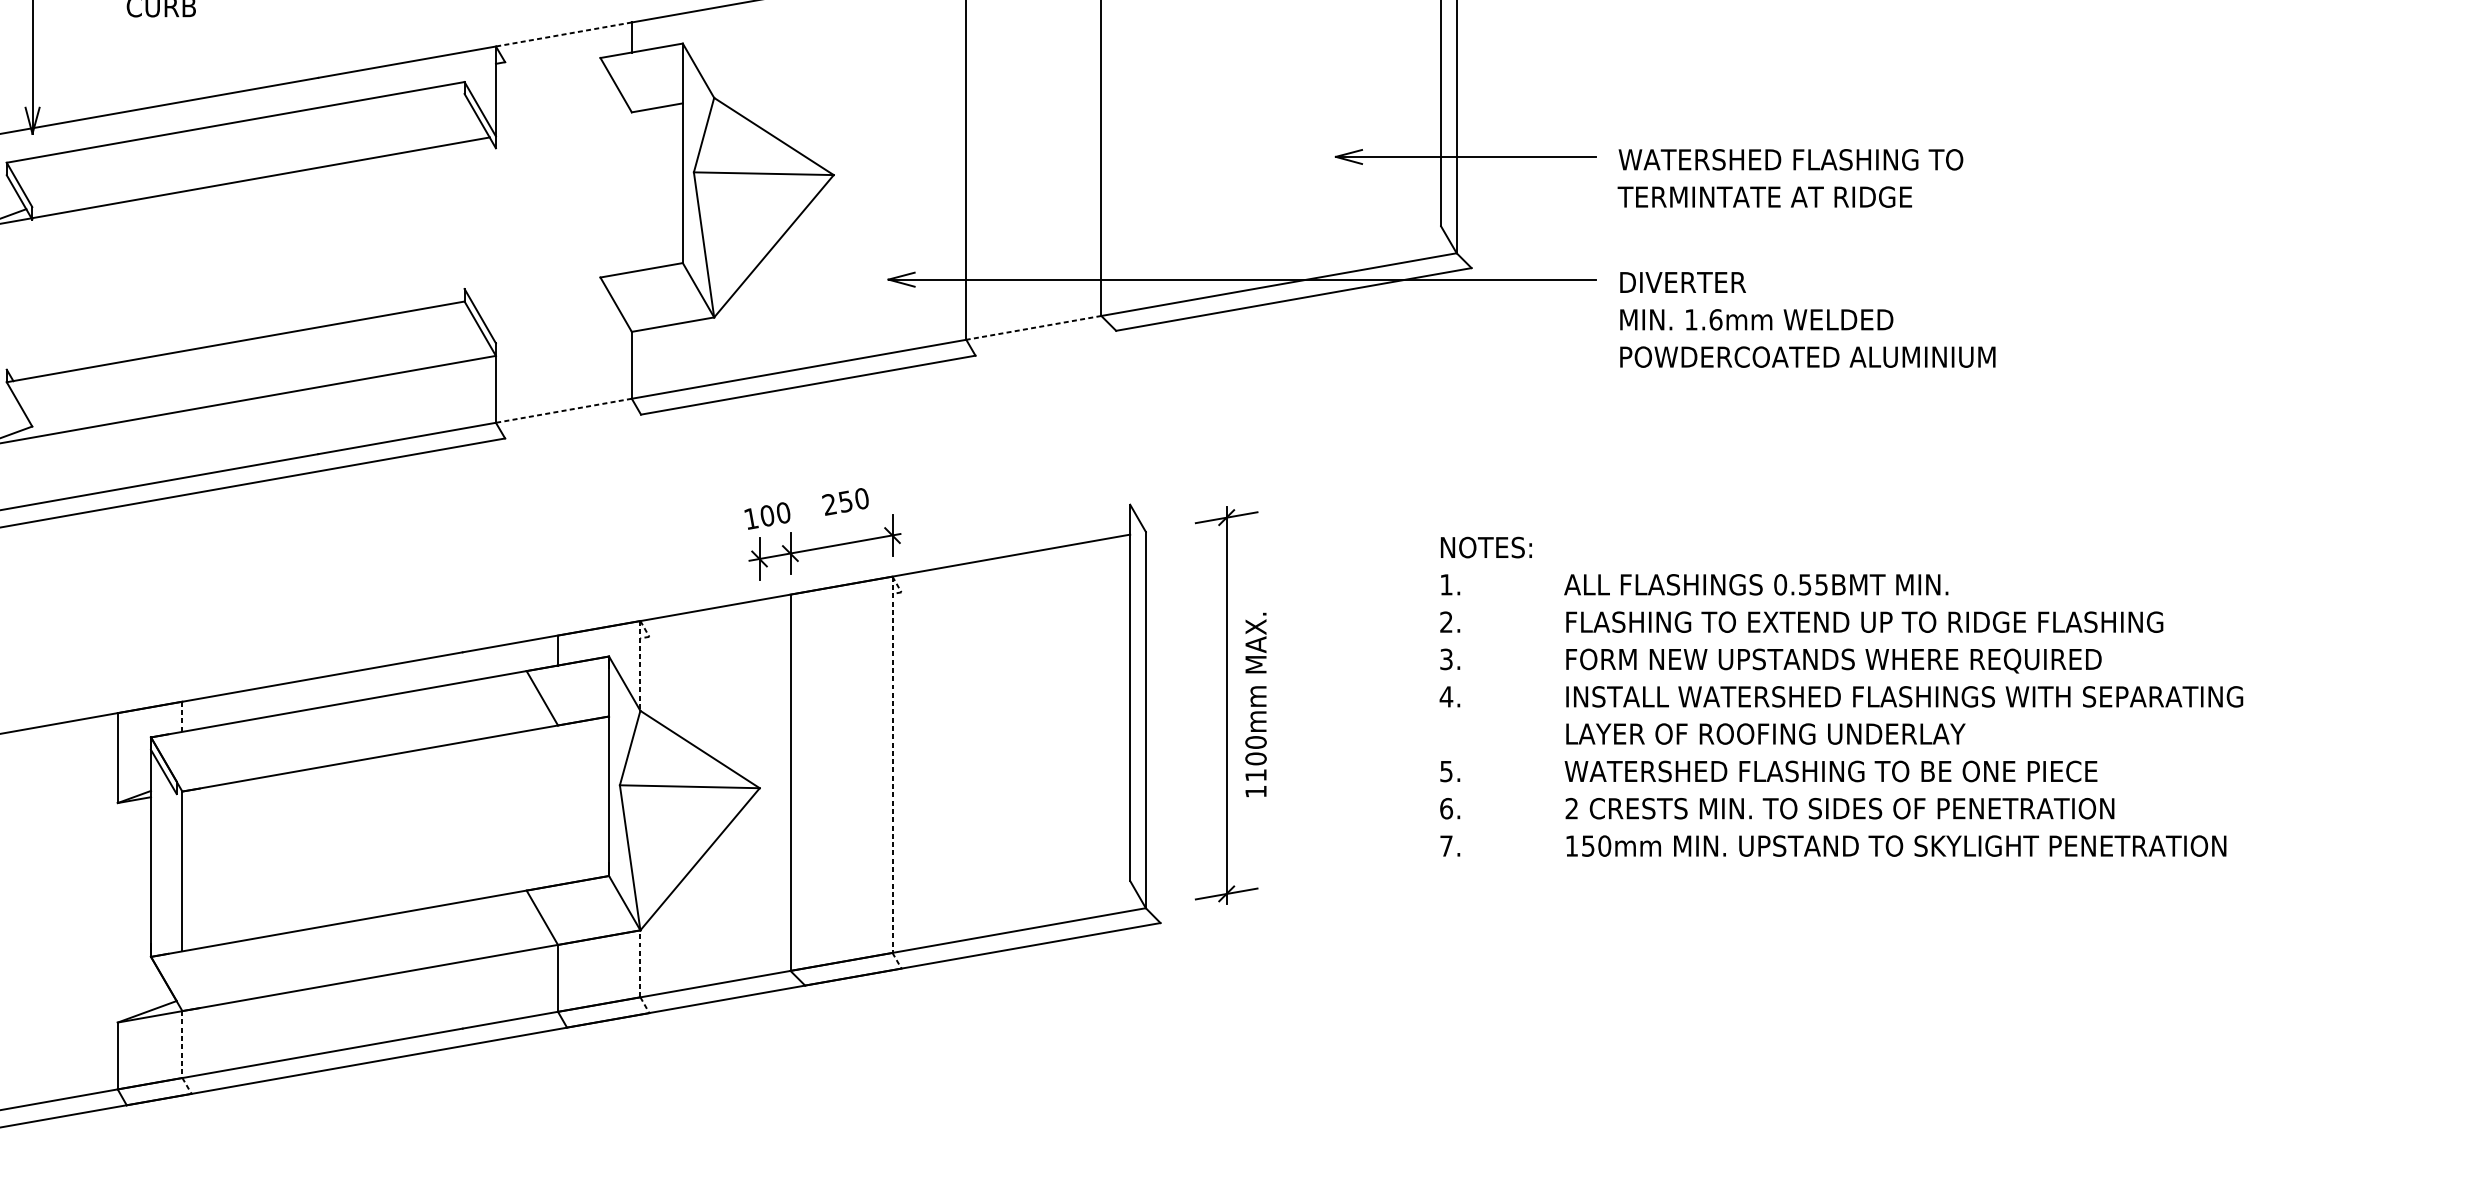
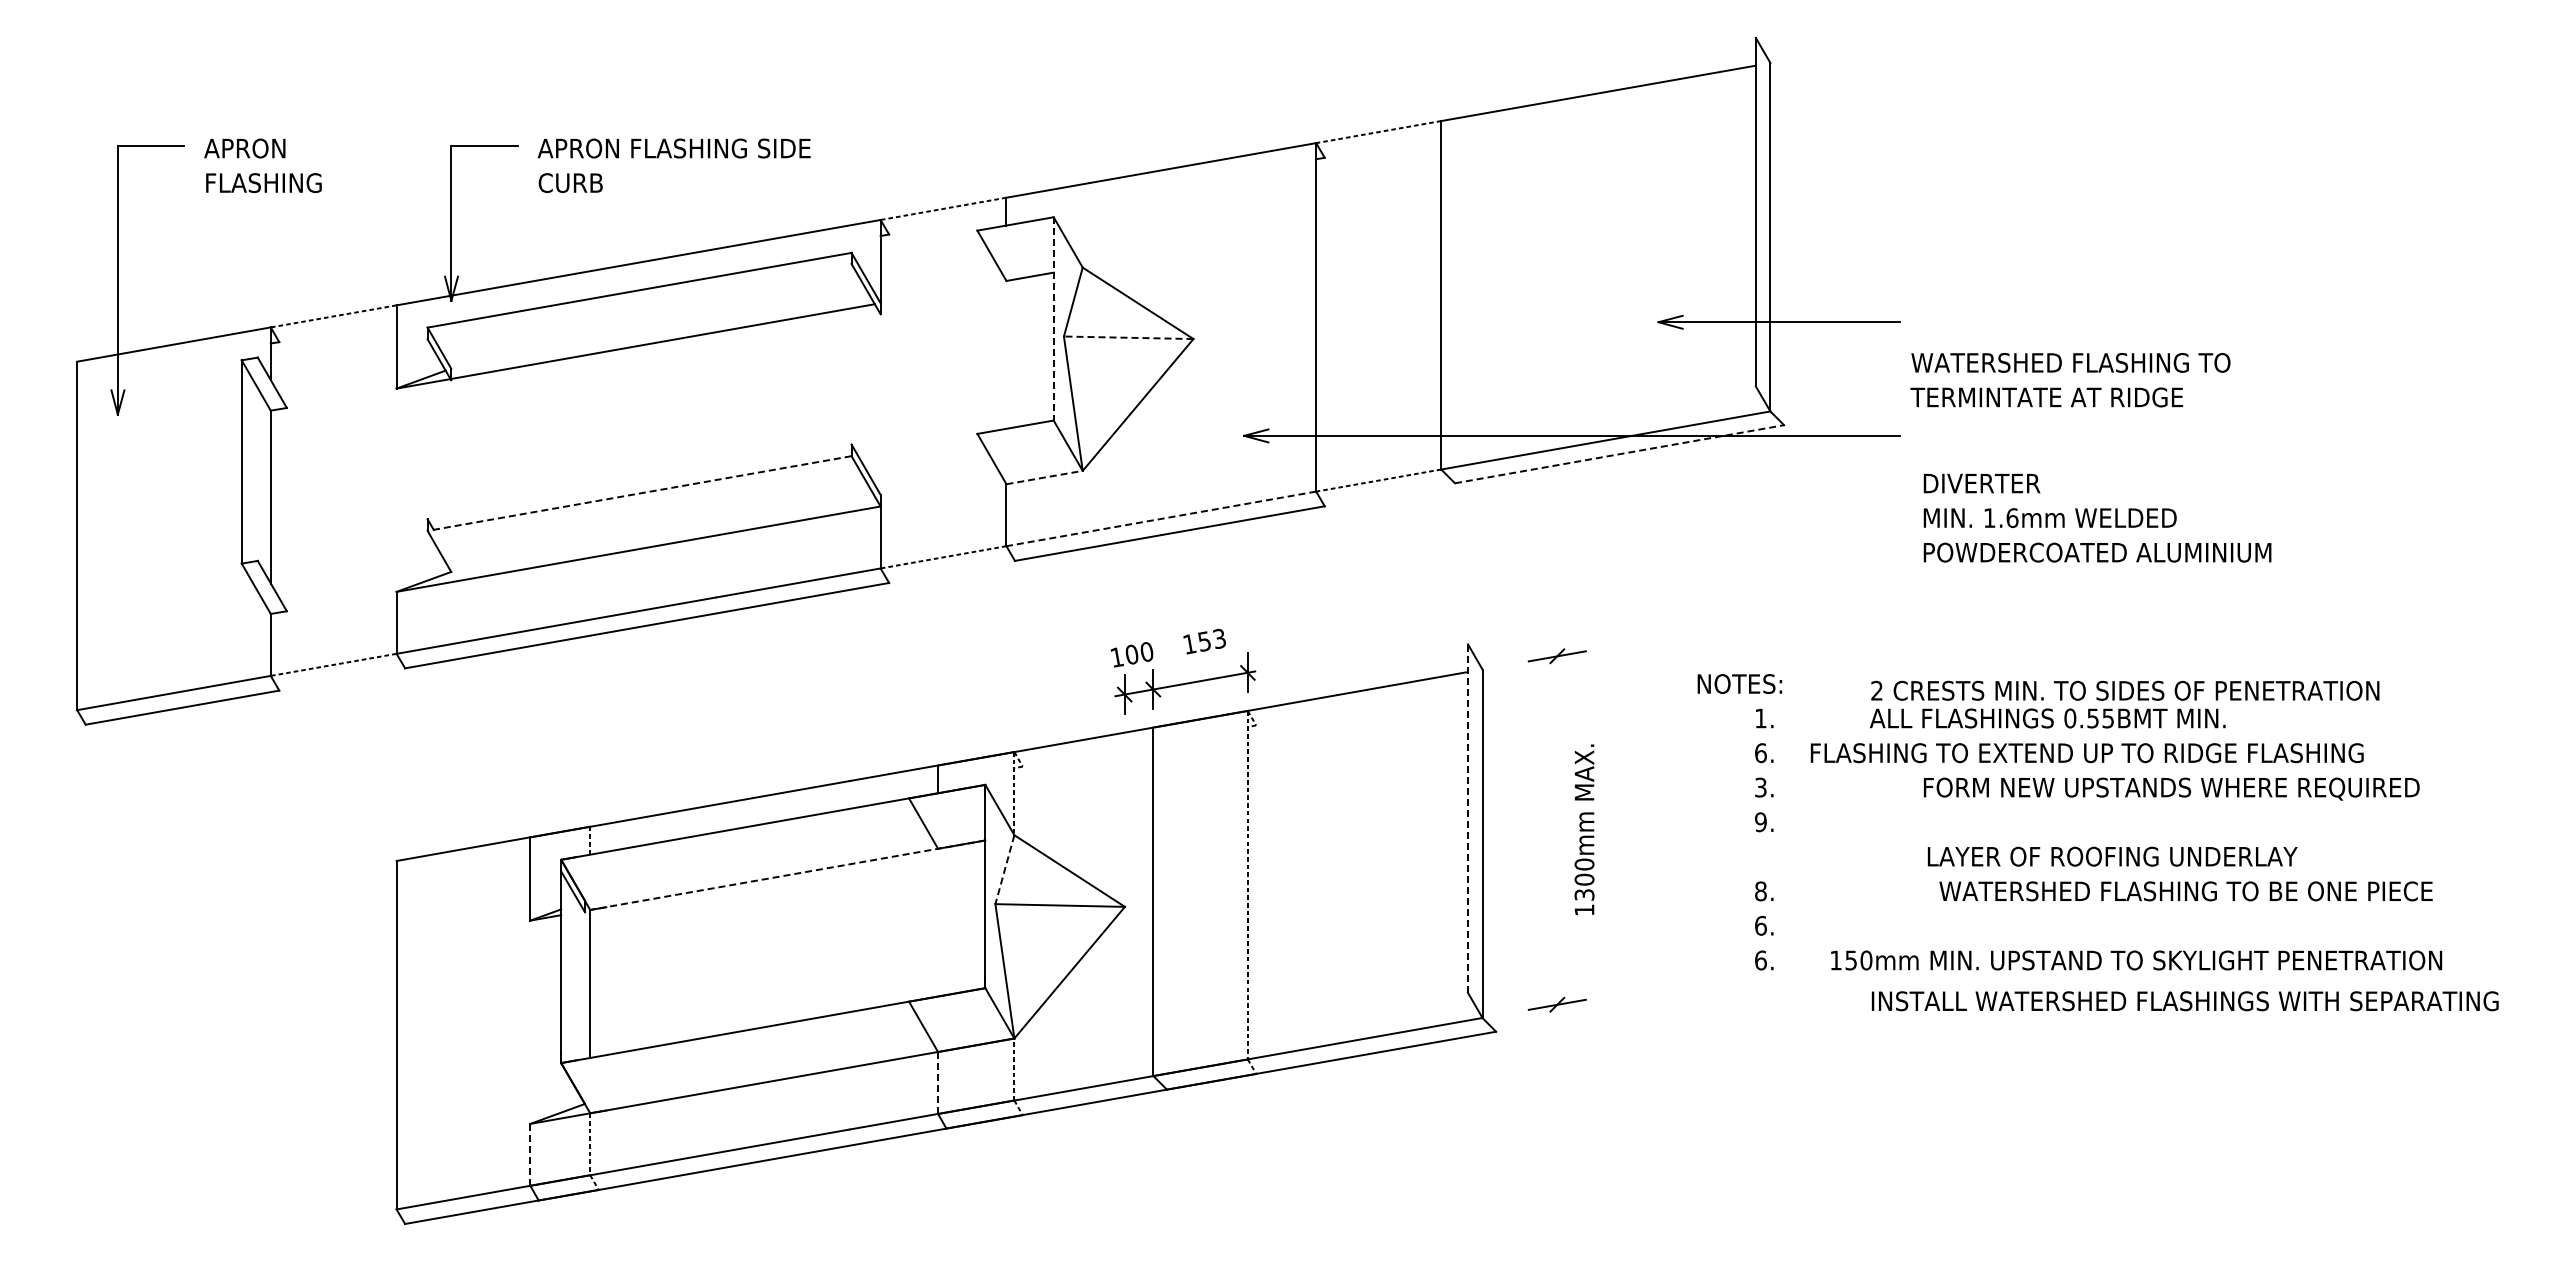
line: (682, 152) -> (1053, 318), solid -> dashed
line: (763, 173) -> (1128, 337), solid -> dashed
text: (1790, 178) -> (2070, 380), moved
line: (1294, 299) -> (1620, 454), solid -> dashed
text: (1807, 319) -> (2097, 517), moved
line: (672, 324) -> (1044, 477), solid -> dashed
line: (235, 341) -> (639, 493), solid -> dashed
line: (798, 368) -> (1160, 518), solid -> dashed
text: (844, 501) -> (1203, 641), 250 -> 153
text: (1486, 547) -> (1739, 683), moved
text: (1446, 622) -> (1760, 753), 2. -> 6.
text: (1863, 622) -> (2086, 753), moved
text: (1833, 660) -> (2171, 788), moved
line: (1129, 692) -> (1467, 818), solid -> dashed
text: (1446, 697) -> (1760, 822), 4. -> 9.
text: (1903, 697) -> (2184, 1001), moved
line: (1226, 705) -> (1557, 830), removed
text: (1765, 733) -> (2112, 856), moved
line: (629, 747) -> (1004, 869), solid -> dashed
line: (395, 754) -> (787, 875), solid -> dashed
text: (1446, 771) -> (1760, 891), 5. -> 8.
text: (1830, 771) -> (2185, 891), moved
text: (1256, 774) -> (1584, 894), 1100mm -> 1300mm
text: (1840, 808) -> (2125, 690), moved
text: (1446, 846) -> (1760, 960), 7. -> 6.
text: (1896, 846) -> (2136, 960), moved
line: (558, 978) -> (938, 1083), solid -> dashed
line: (117, 1055) -> (530, 1154), solid -> dashed

